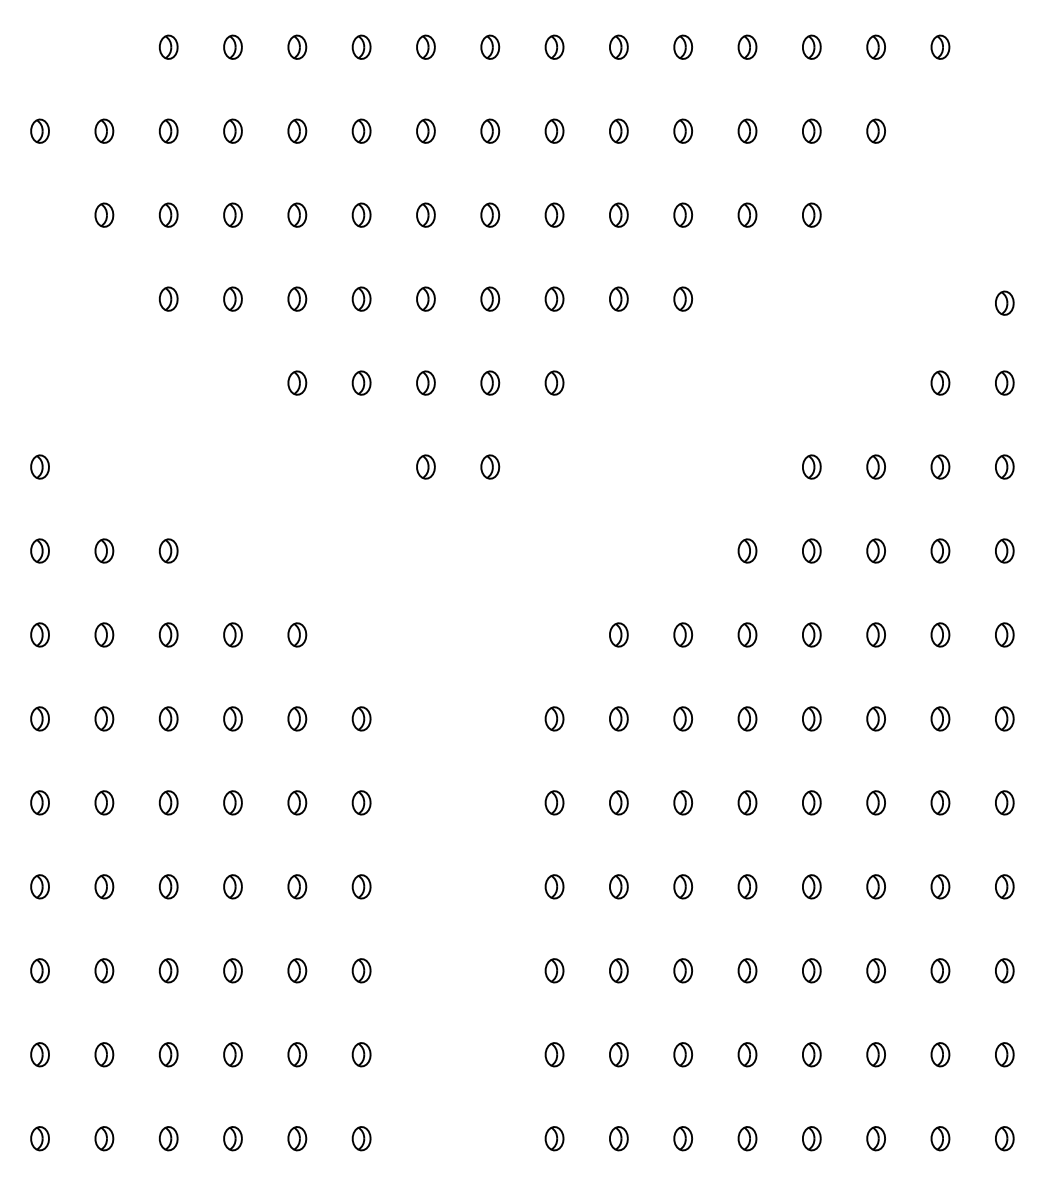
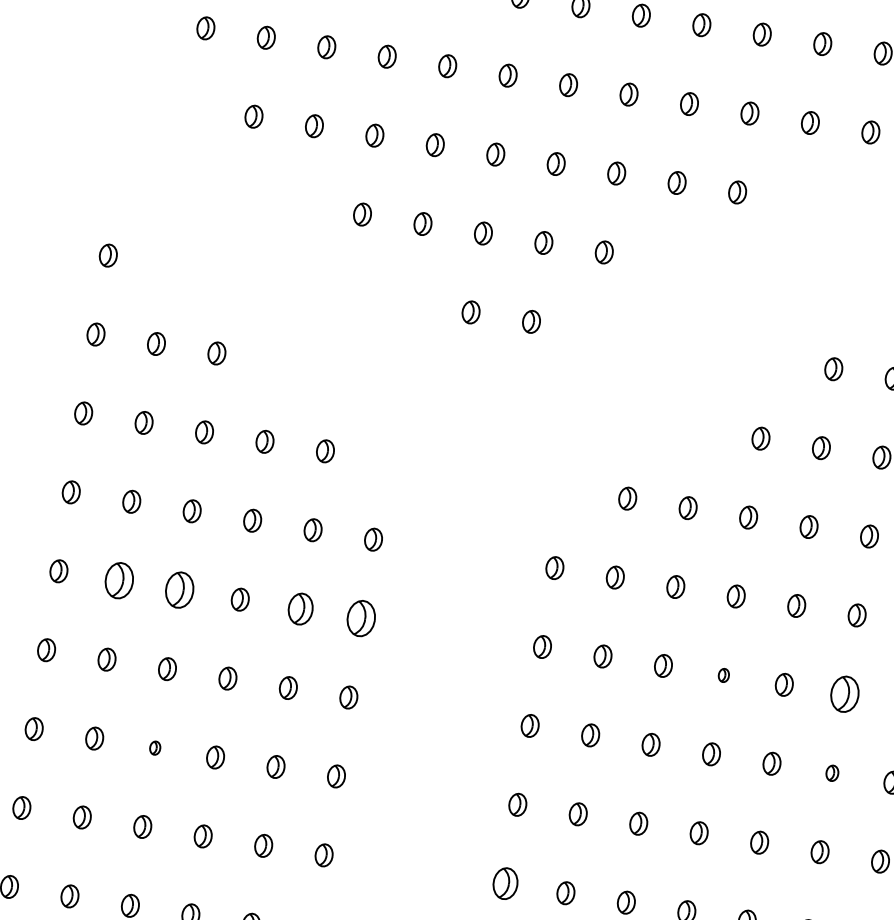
part: (104, 802) -> (119, 580), size x1.6
part: (168, 802) -> (179, 589), size x1.6
part: (297, 802) -> (300, 608), size x1.4
part: (361, 802) -> (361, 618), size x1.6
part: (747, 802) -> (723, 675), size x0.6
part: (875, 802) -> (844, 693), size x1.6
part: (875, 886) -> (831, 772), size x0.7
part: (168, 970) -> (154, 747), size x0.6
part: (554, 1054) -> (505, 883), size x1.4

